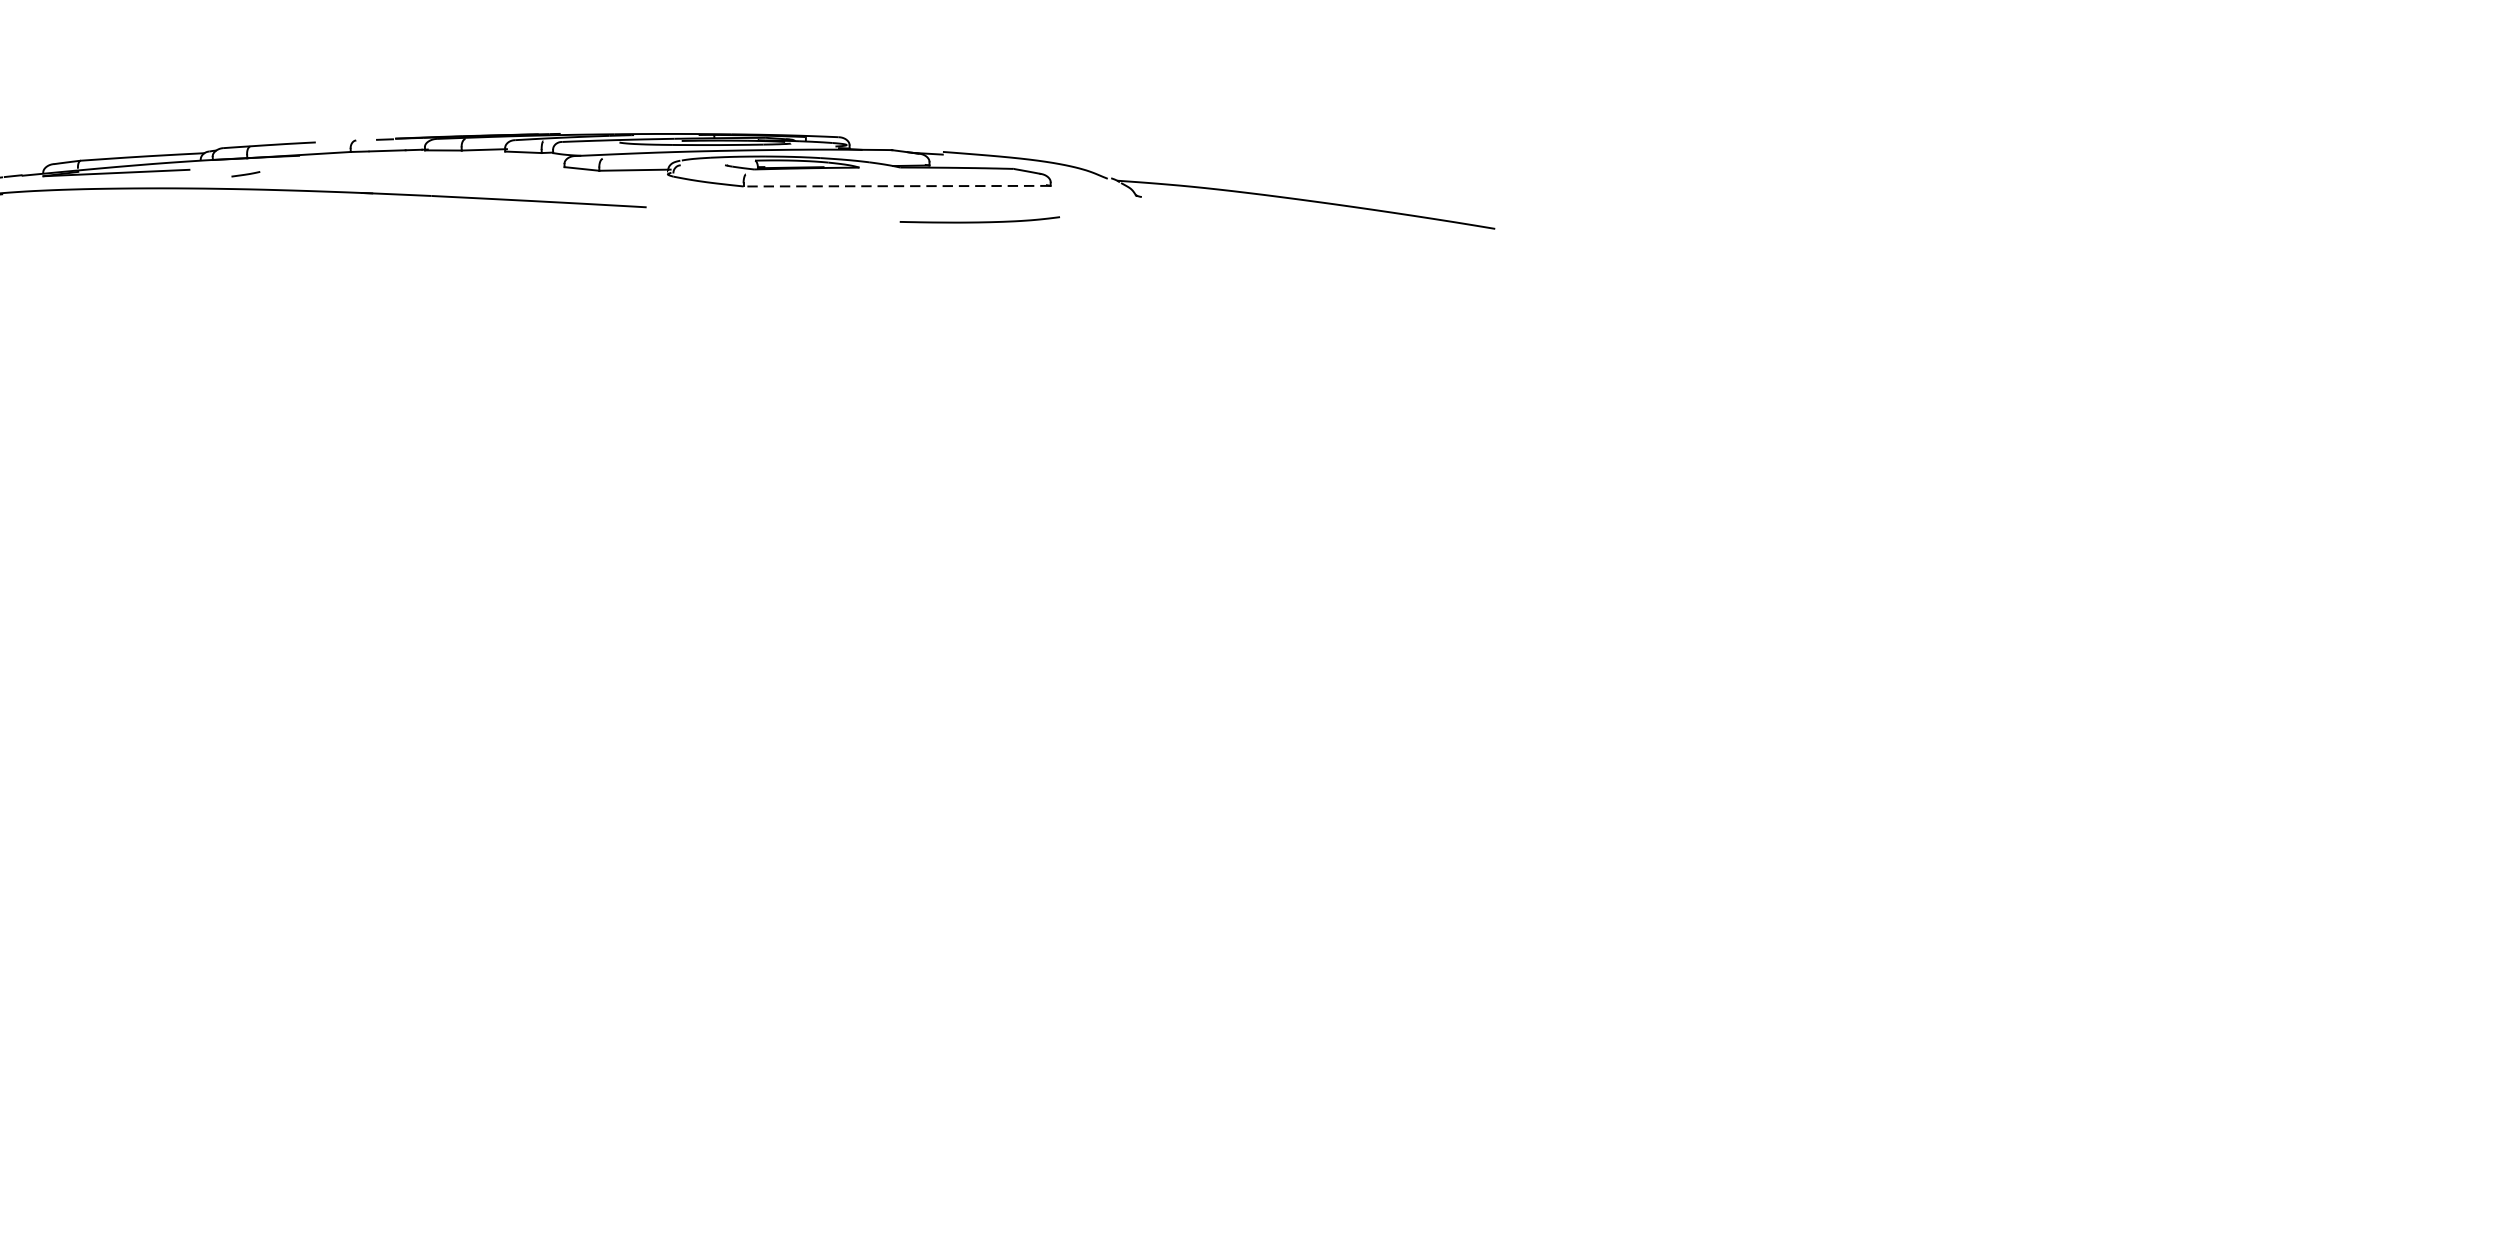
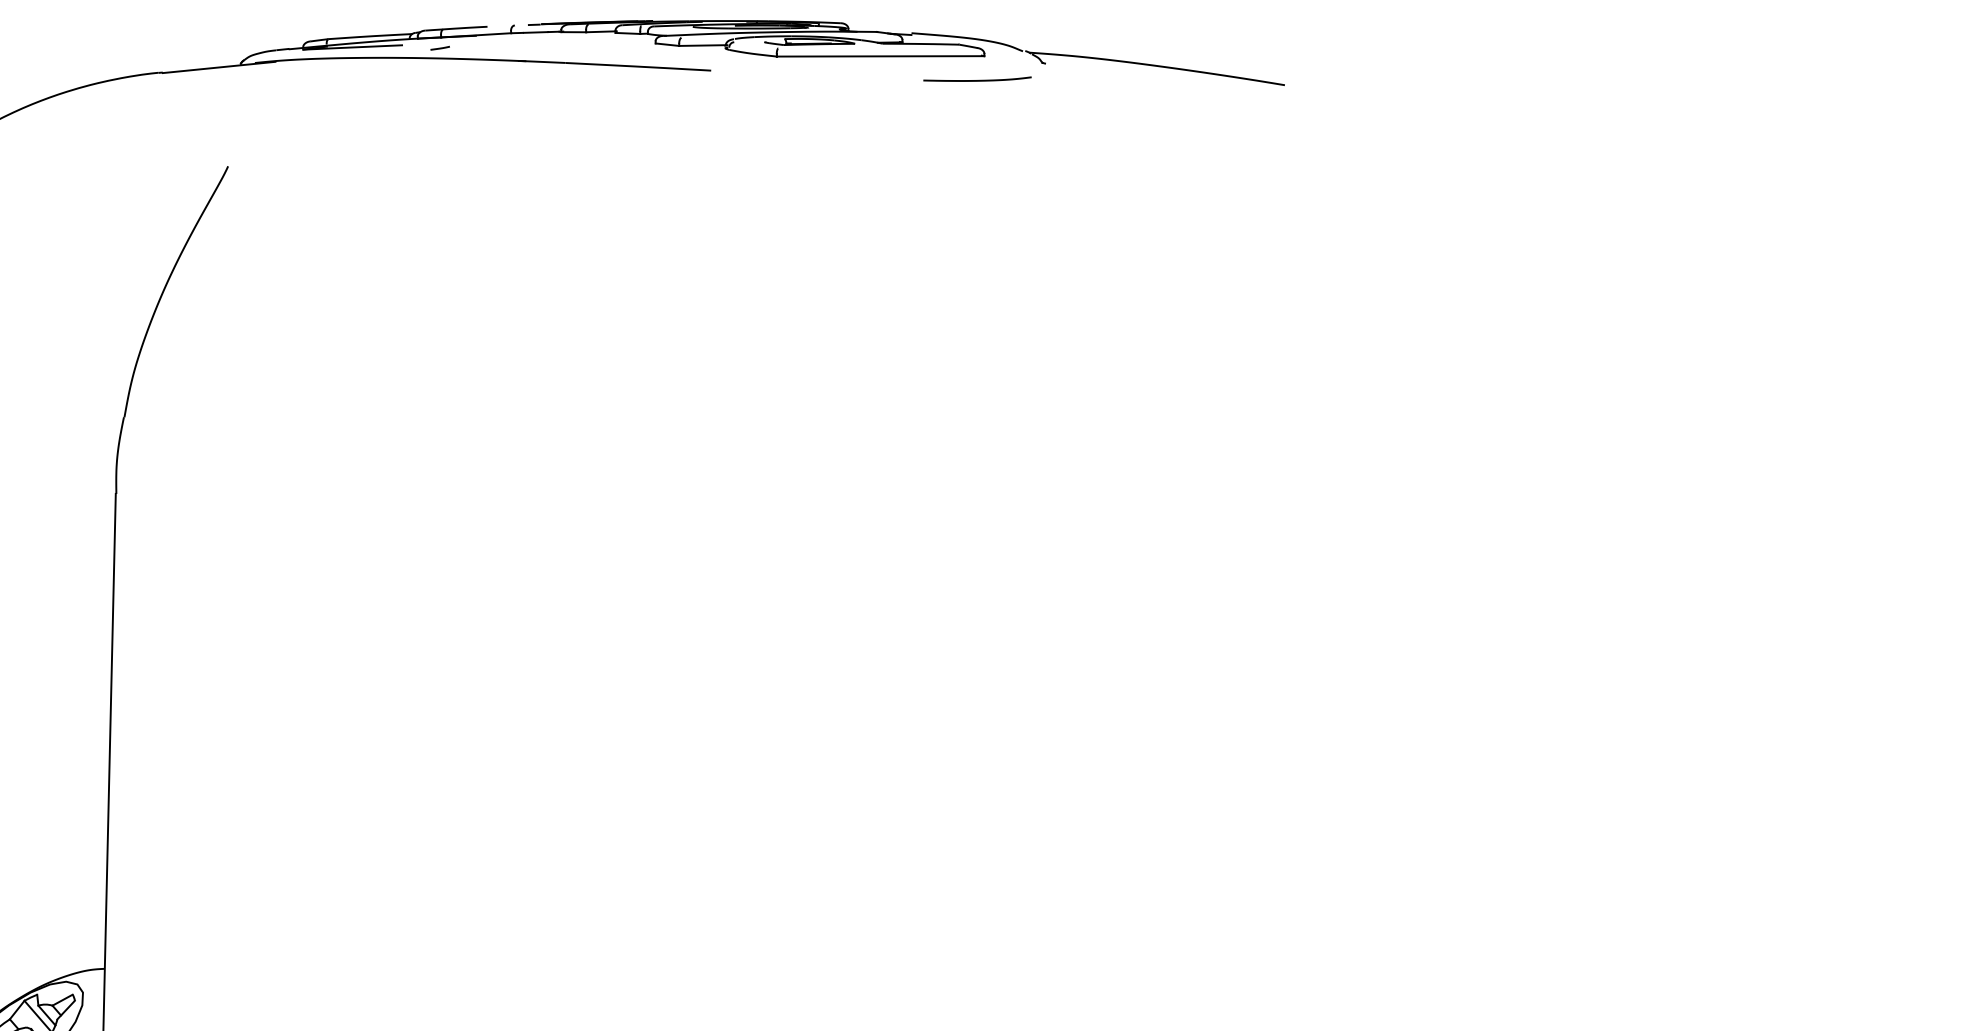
line: (897, 186) -> (880, 56), dashed -> solid
curve: (981, 220) -> (978, 79), moved

